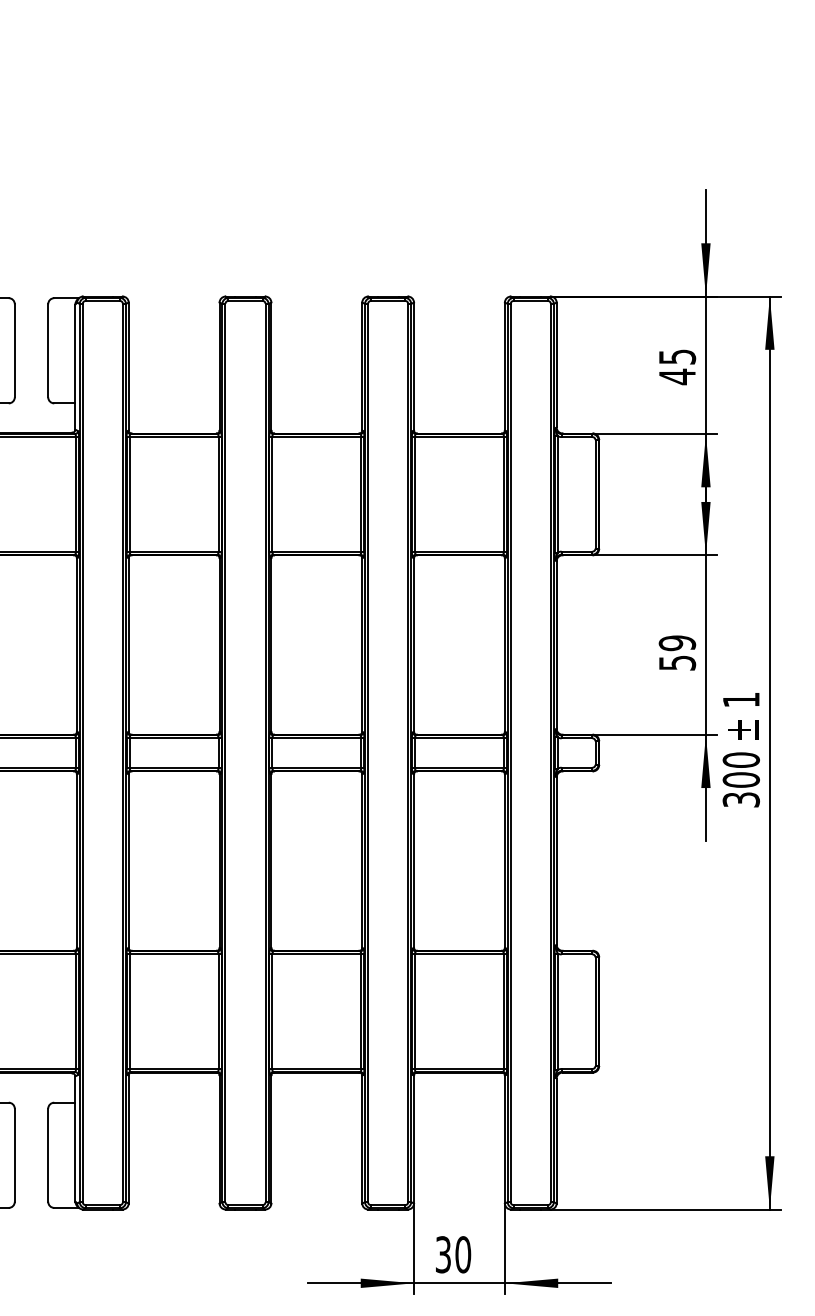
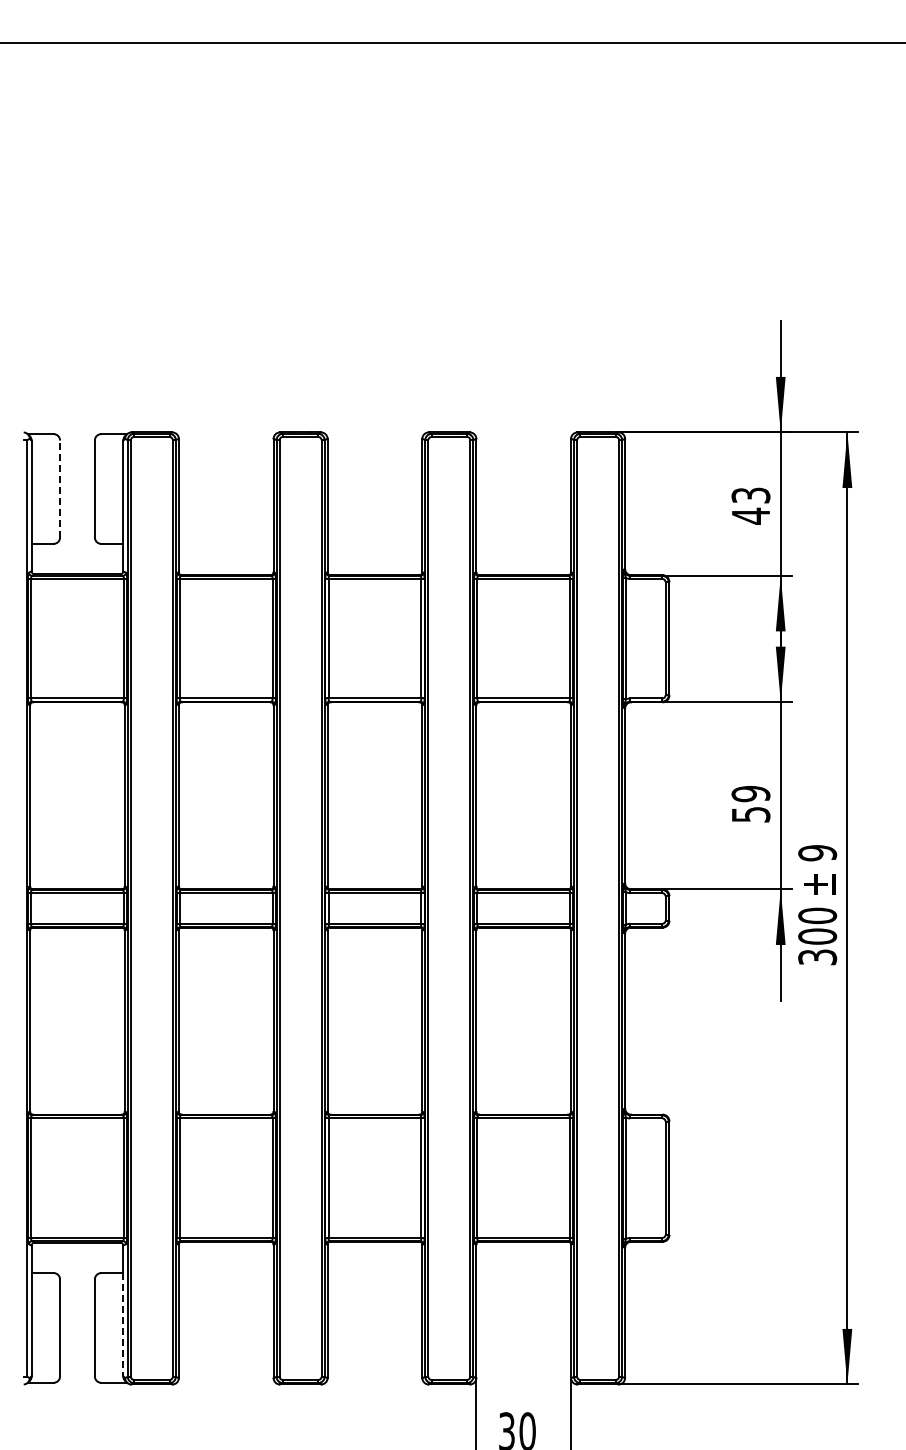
line: (15, 350) -> (60, 488), solid -> dashed
text: (676, 356) -> (750, 494), 45 -> 43
text: (741, 700) -> (817, 853), 1 -> 9
line: (75, 1152) -> (123, 1324), solid -> dashed

